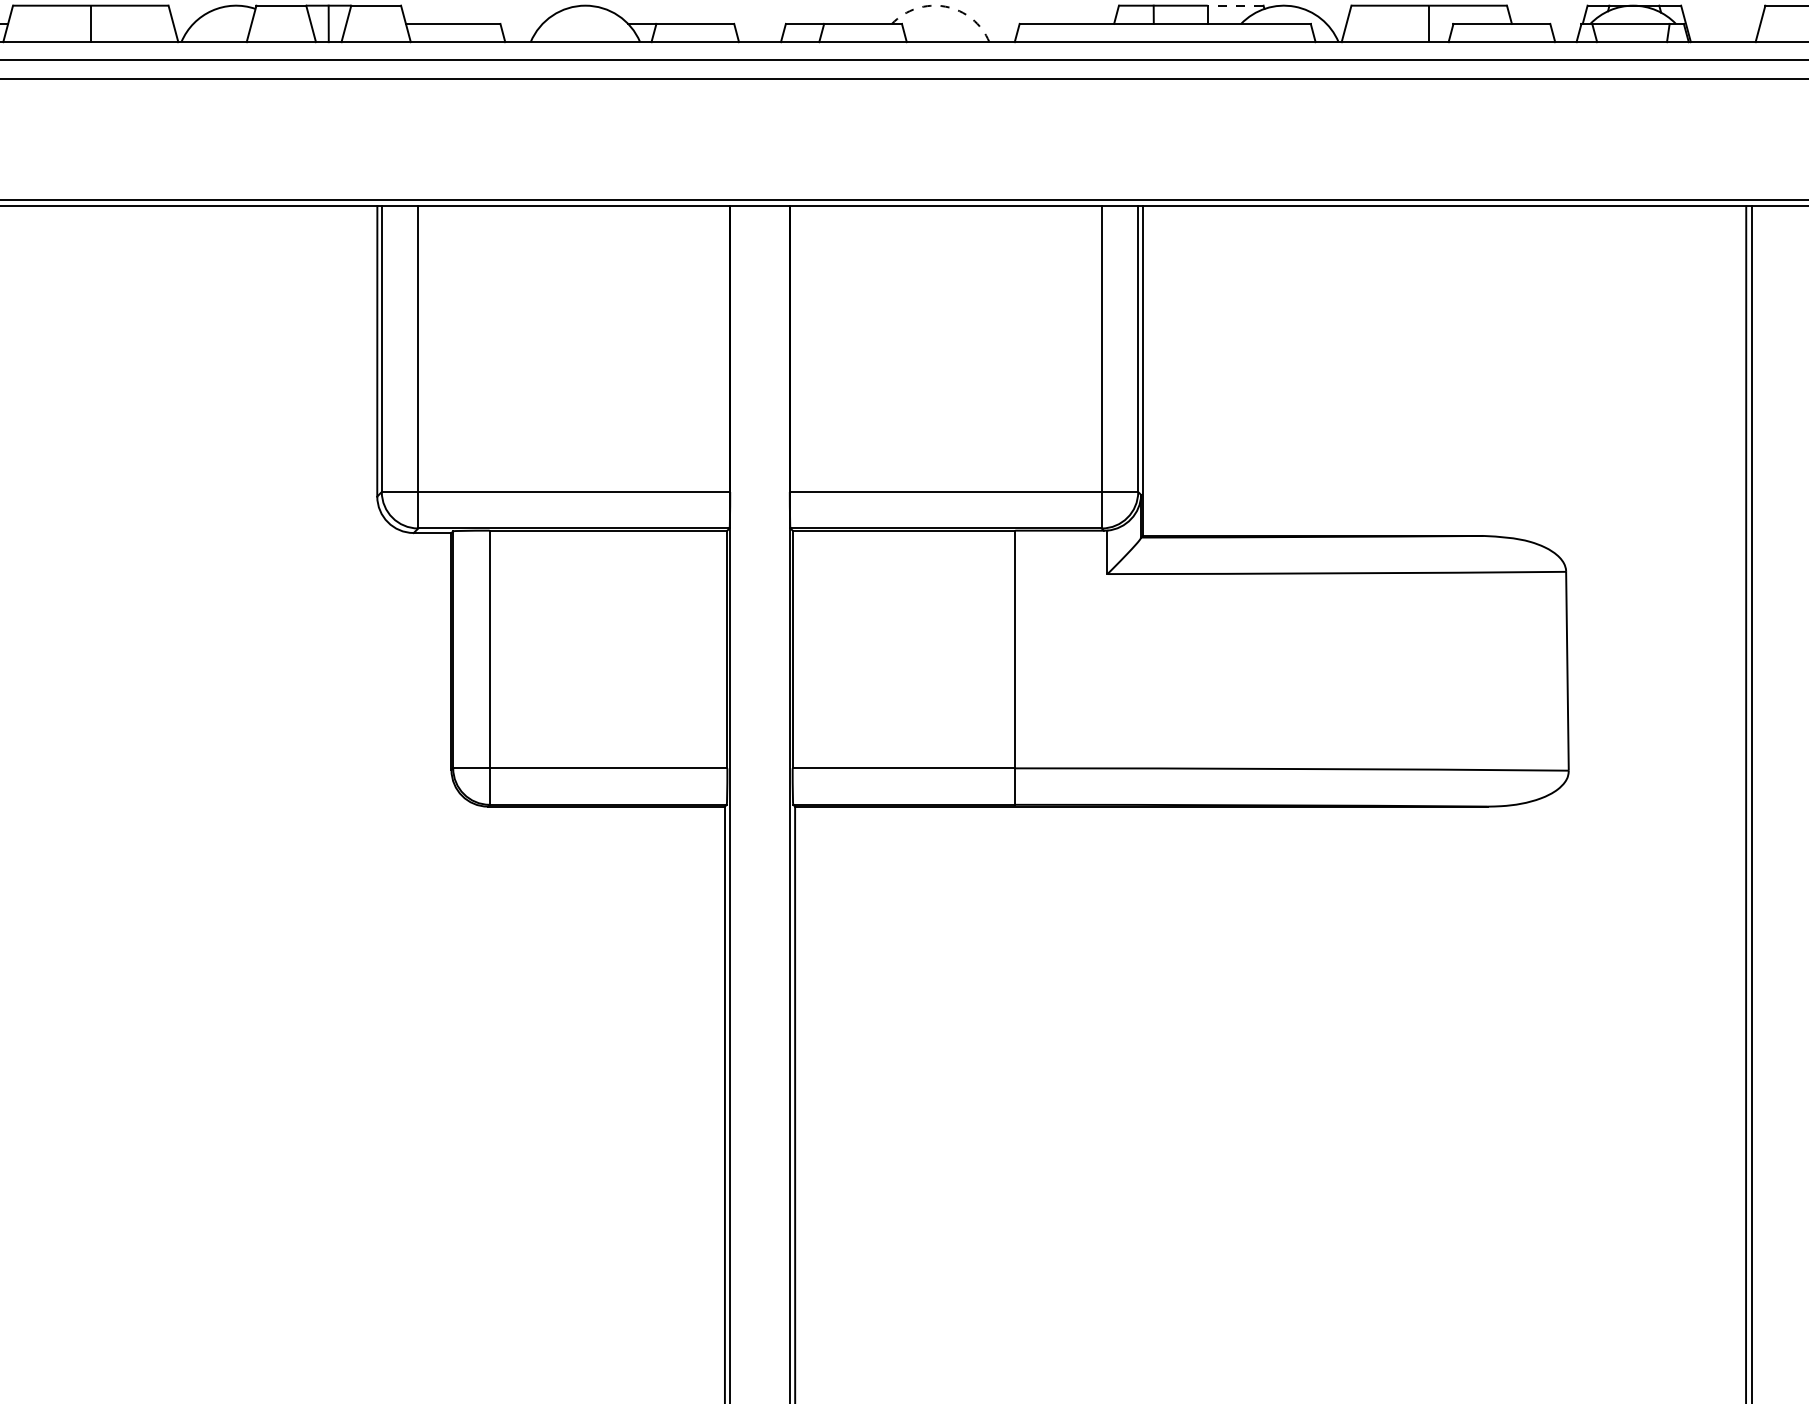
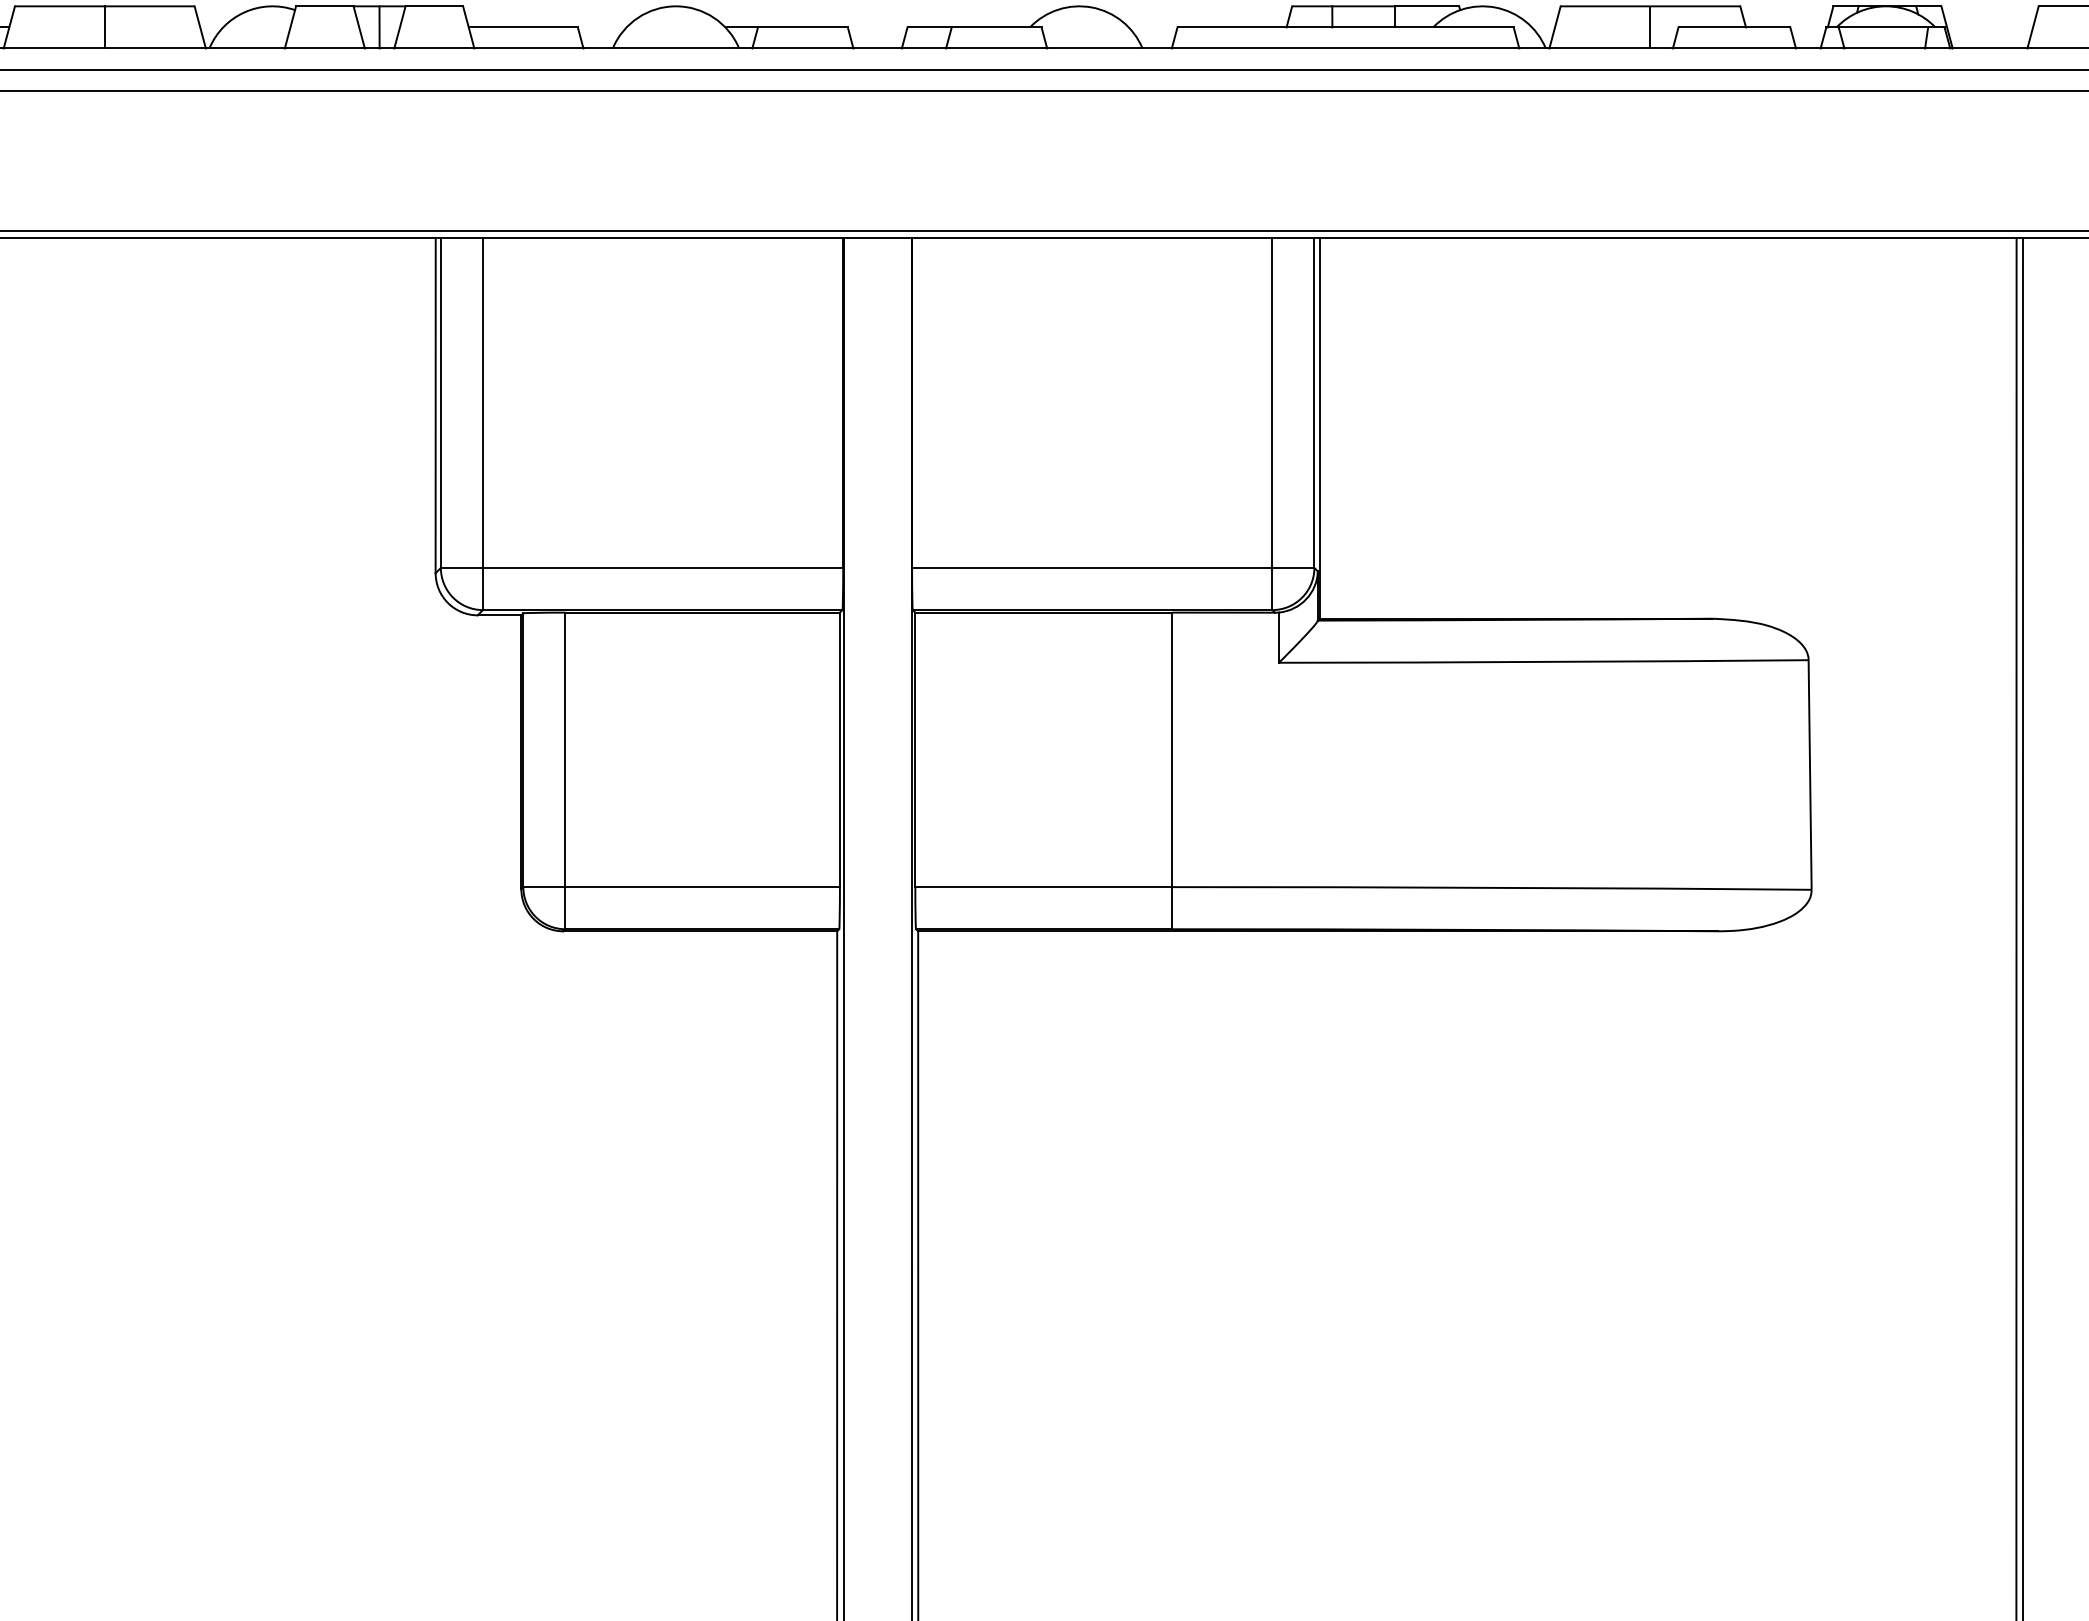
line: (1235, 5) -> (1426, 6), dashed -> solid
arc: (945, 6) -> (1091, 7), dashed -> solid

